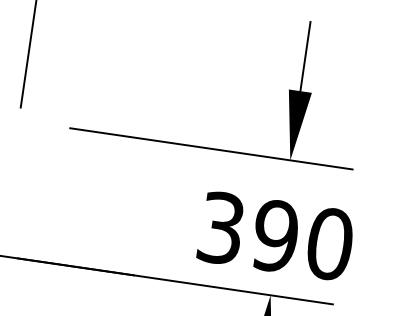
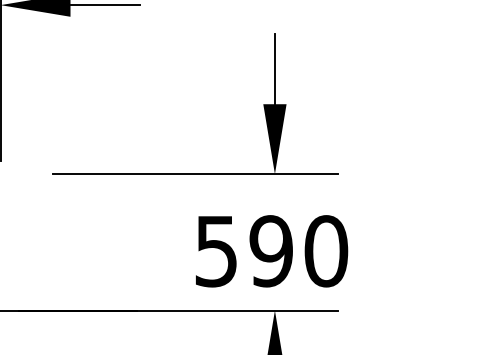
text: (221, 227) -> (216, 250), 390 -> 590

